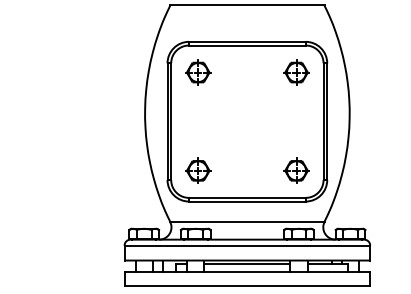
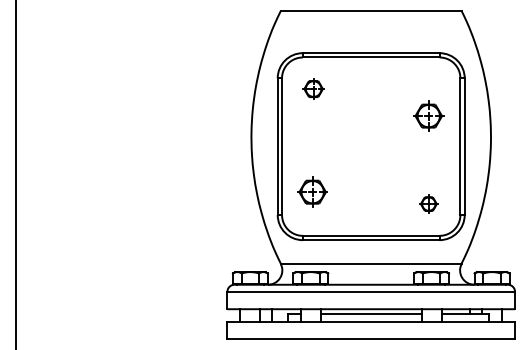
part: (198, 72) -> (313, 88), size x0.7
part: (296, 72) -> (428, 115), moved
part: (198, 170) -> (312, 191), moved
part: (296, 170) -> (428, 203), size x0.6

